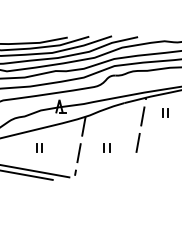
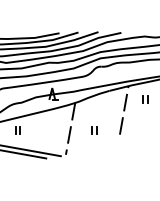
part: (39, 147) -> (17, 129), moved

